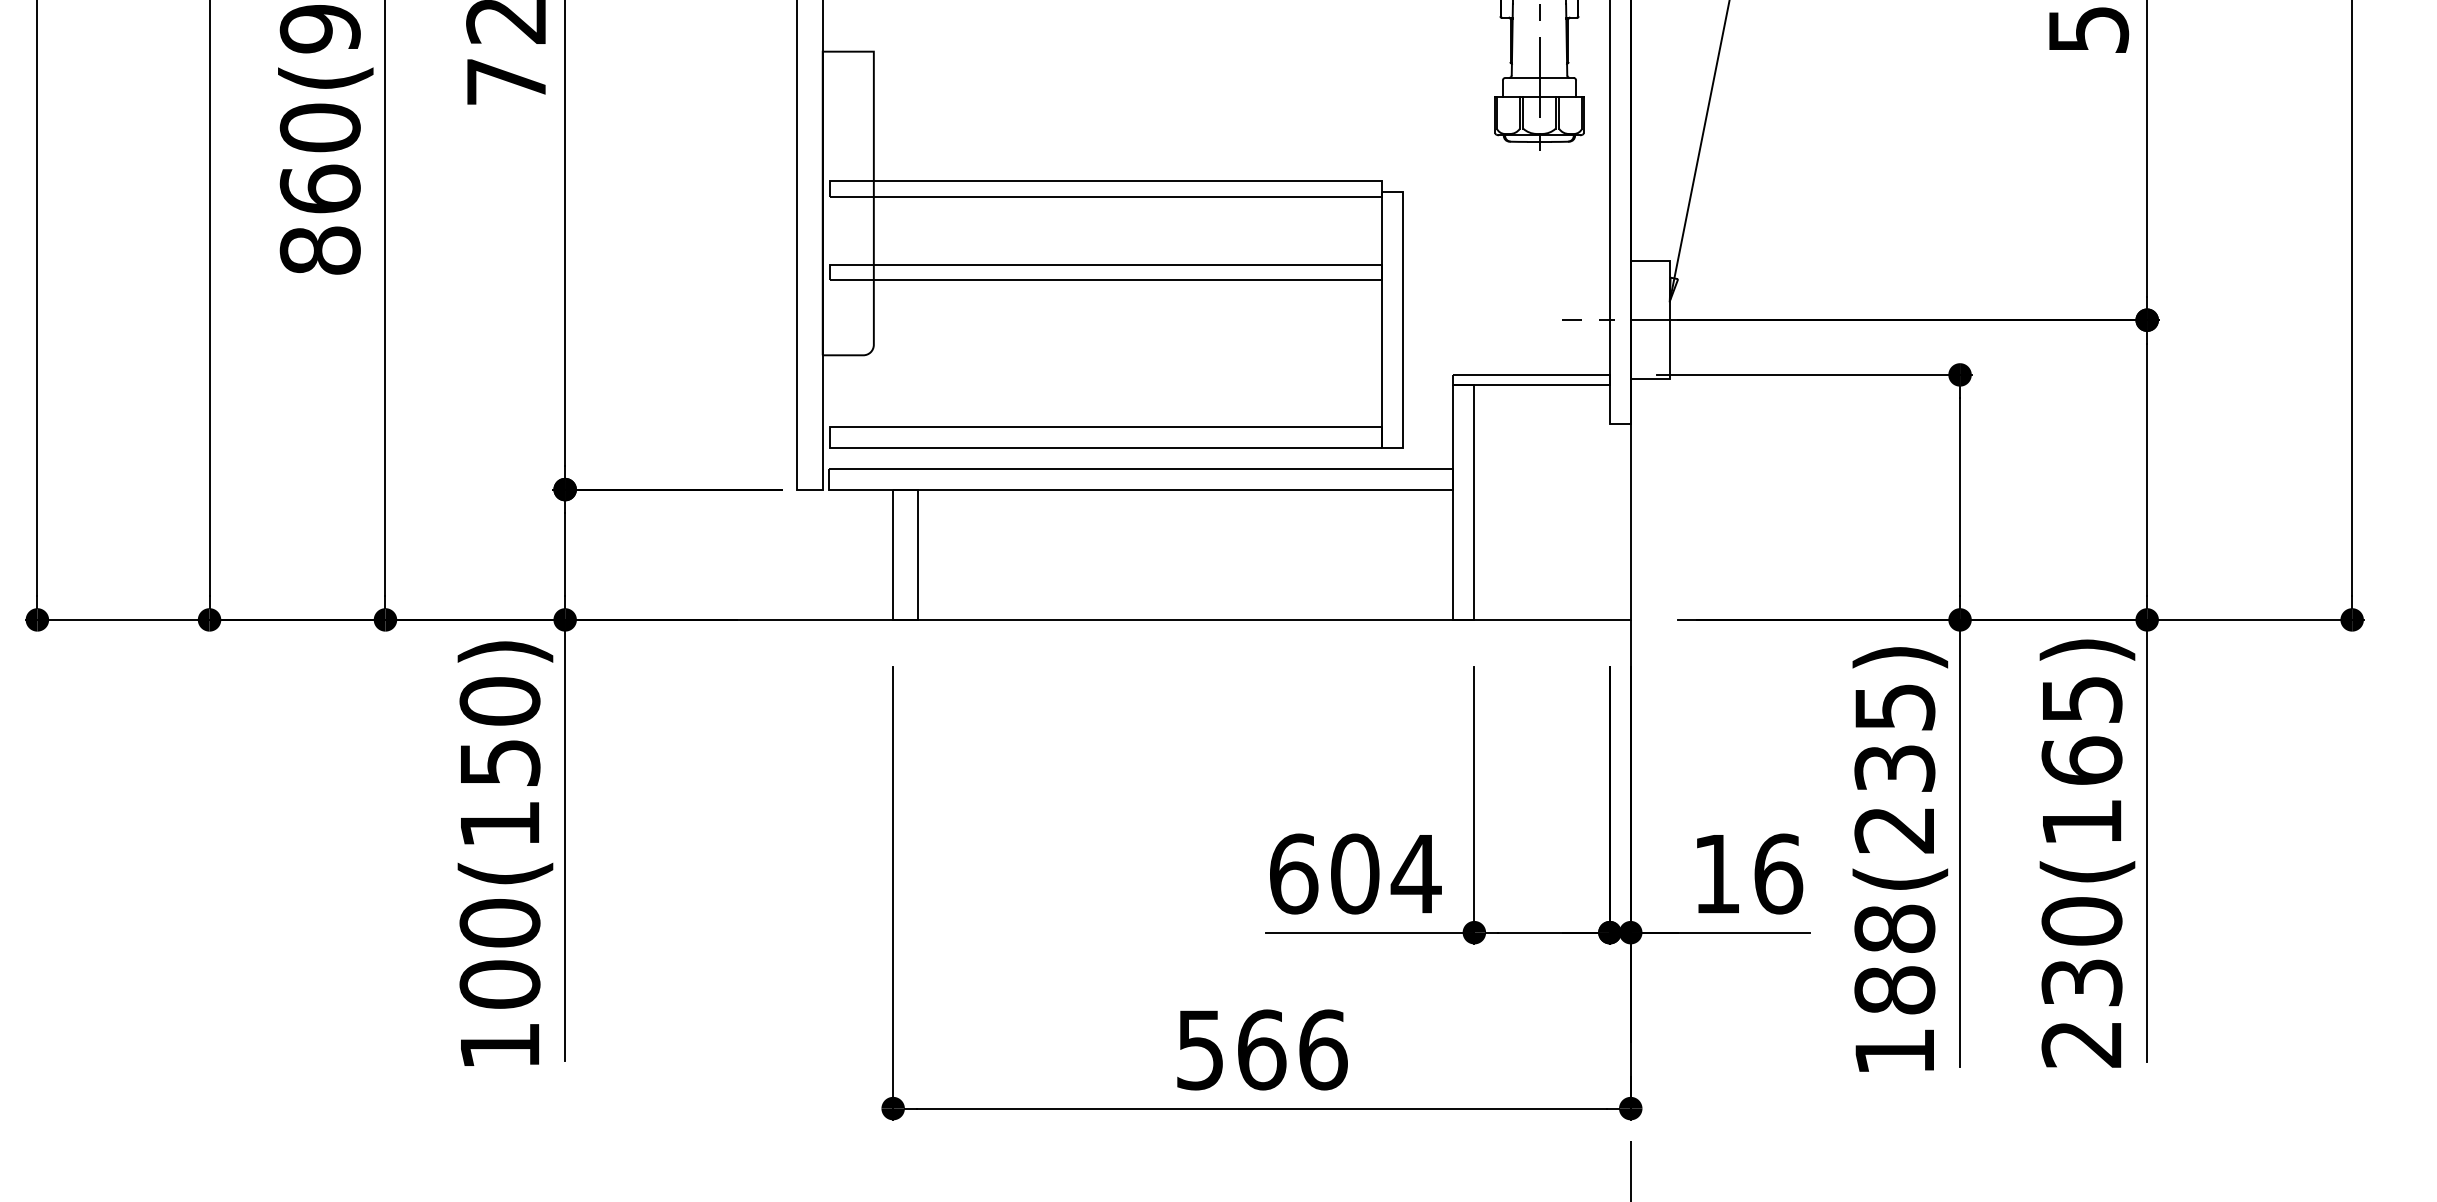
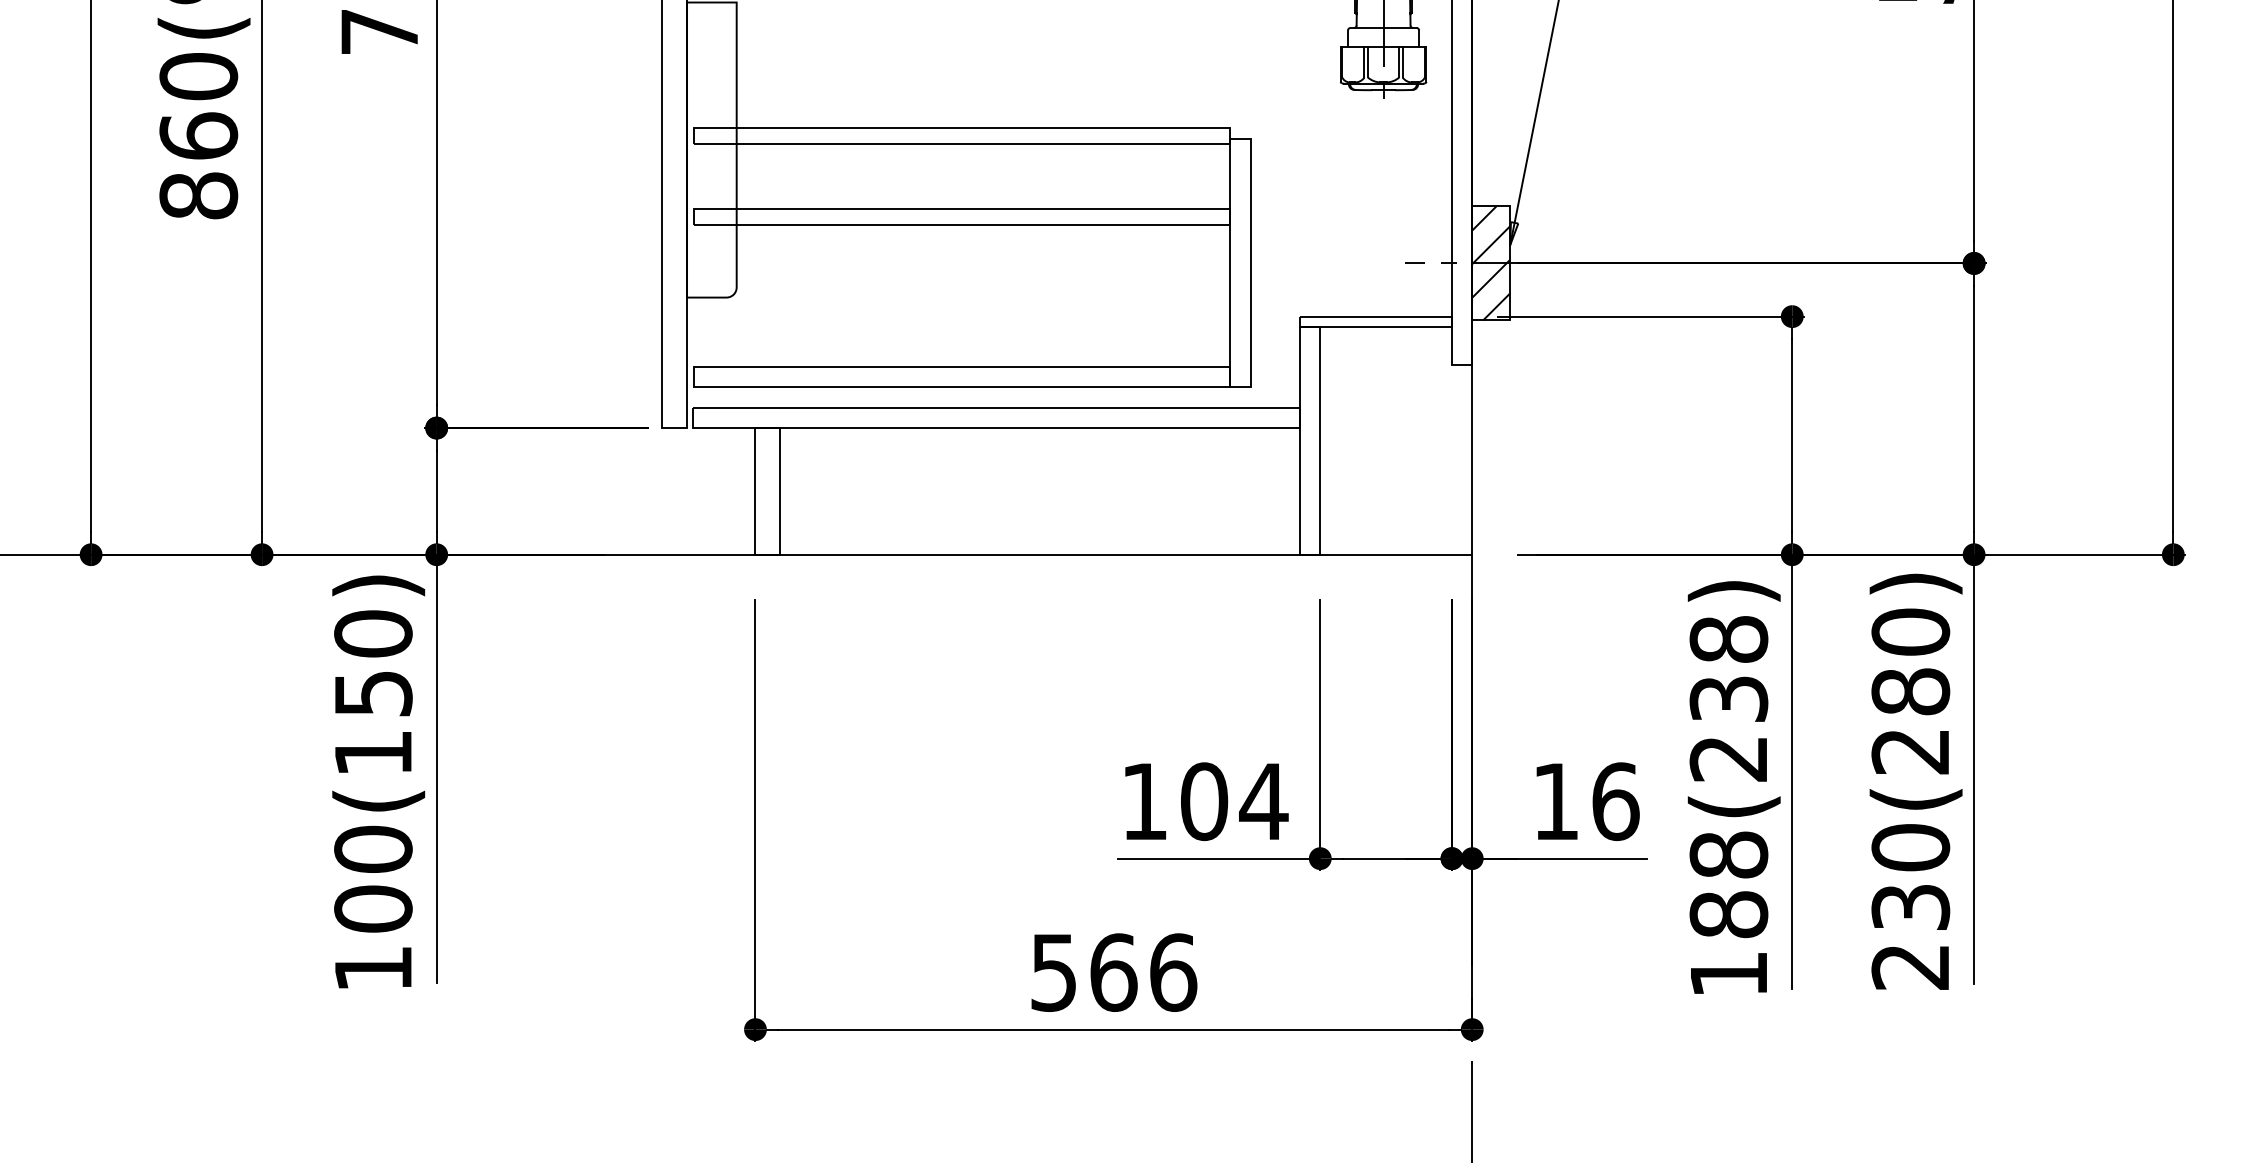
hatch: (1649, 319) -> (1490, 262), added
text: (1894, 707) -> (1728, 639), 188(235) -> 188(238)
text: (2081, 760) -> (1910, 691), 230(165) -> 230(280)
text: (1294, 873) -> (1145, 801), 604 -> 104

